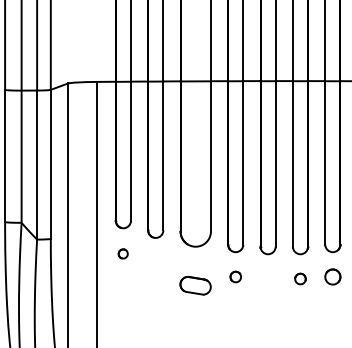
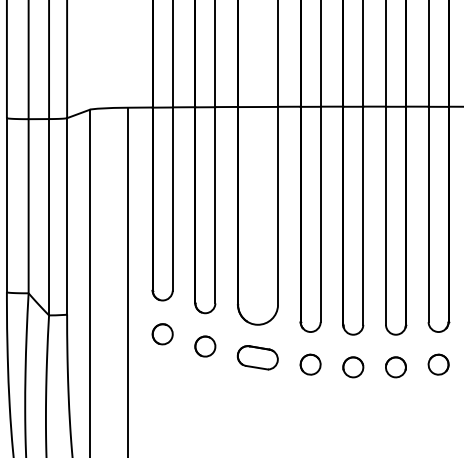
part: (122, 253) -> (161, 333), size x1.67
part: (155, 262) -> (204, 345), added
part: (235, 276) -> (310, 364), size x1.43
part: (267, 278) -> (352, 366), added
part: (300, 278) -> (395, 366), size x1.43
part: (195, 285) -> (257, 357), moved

